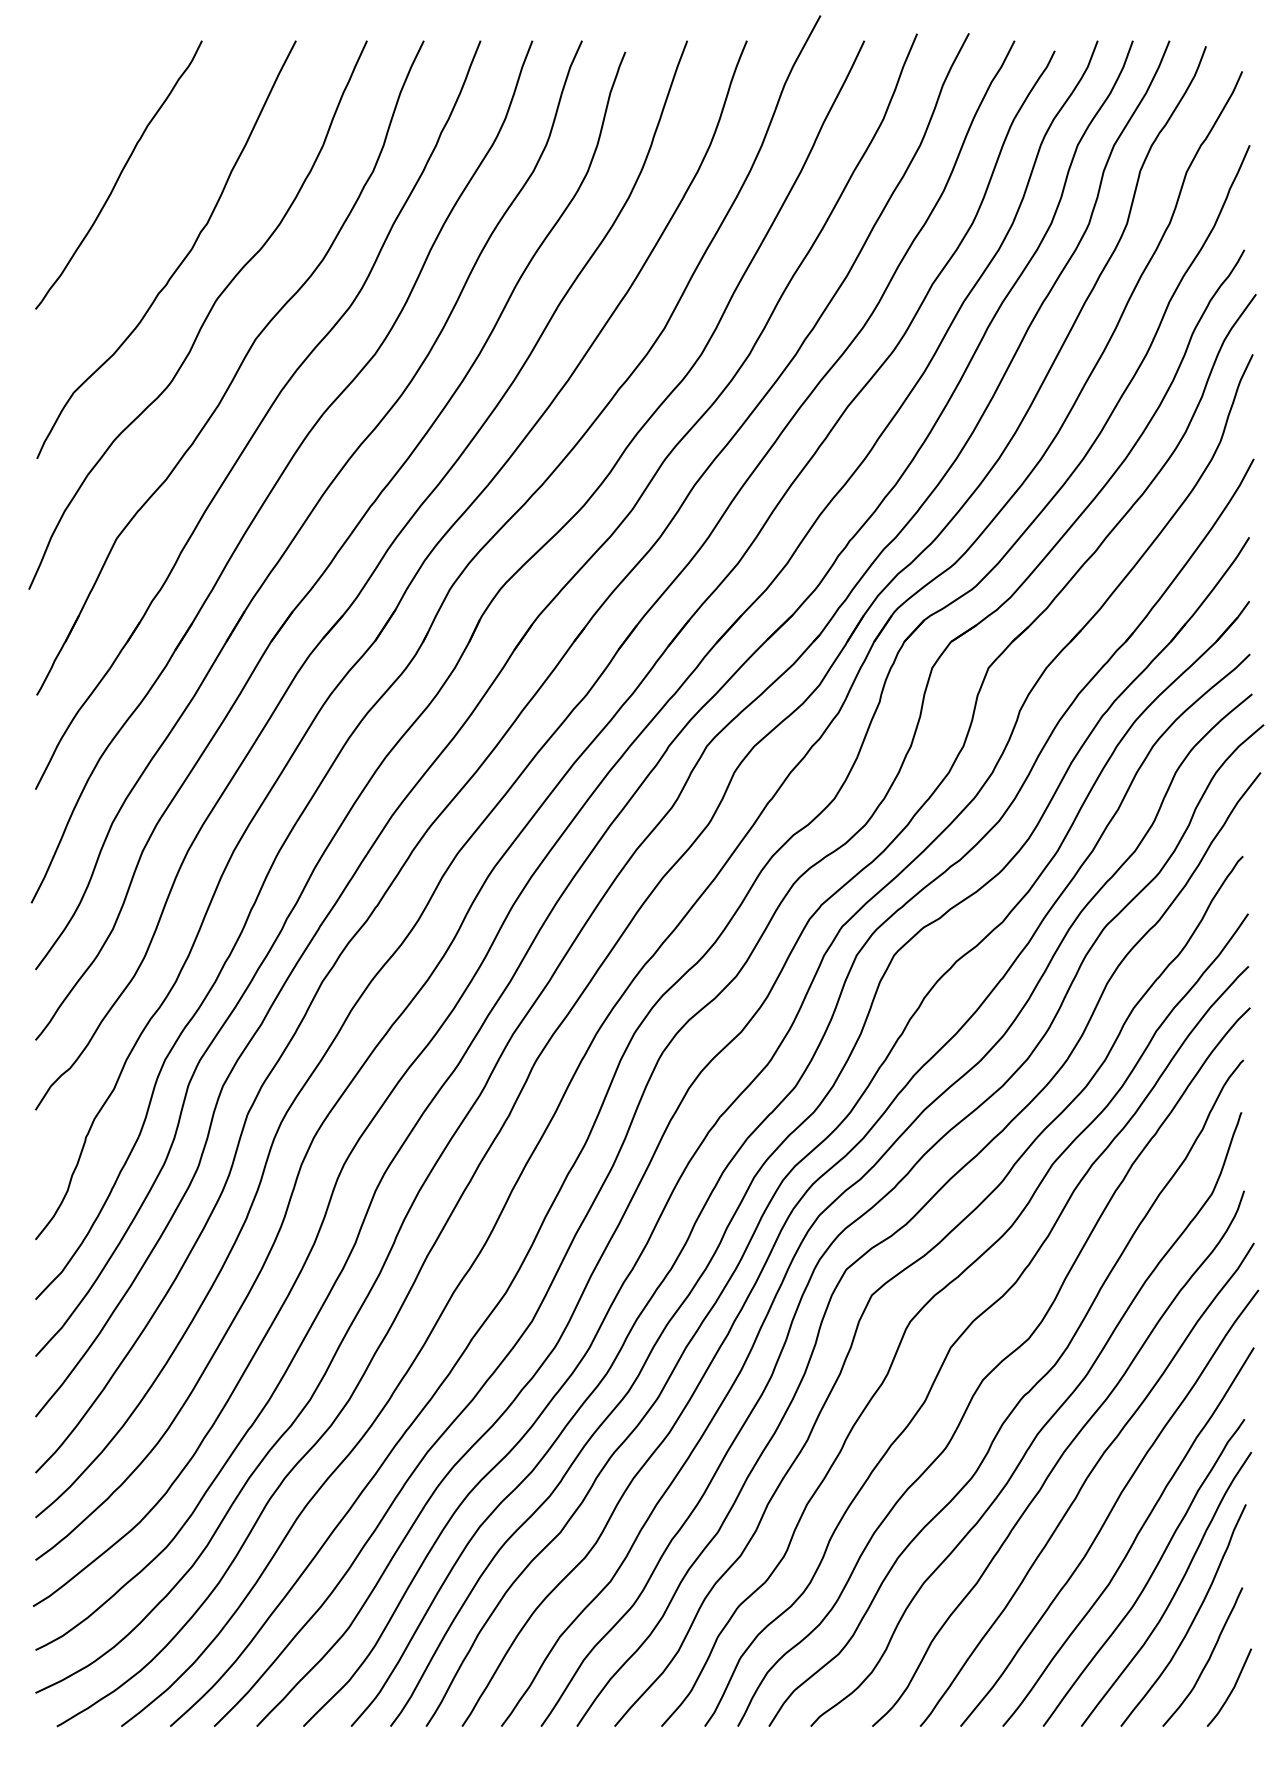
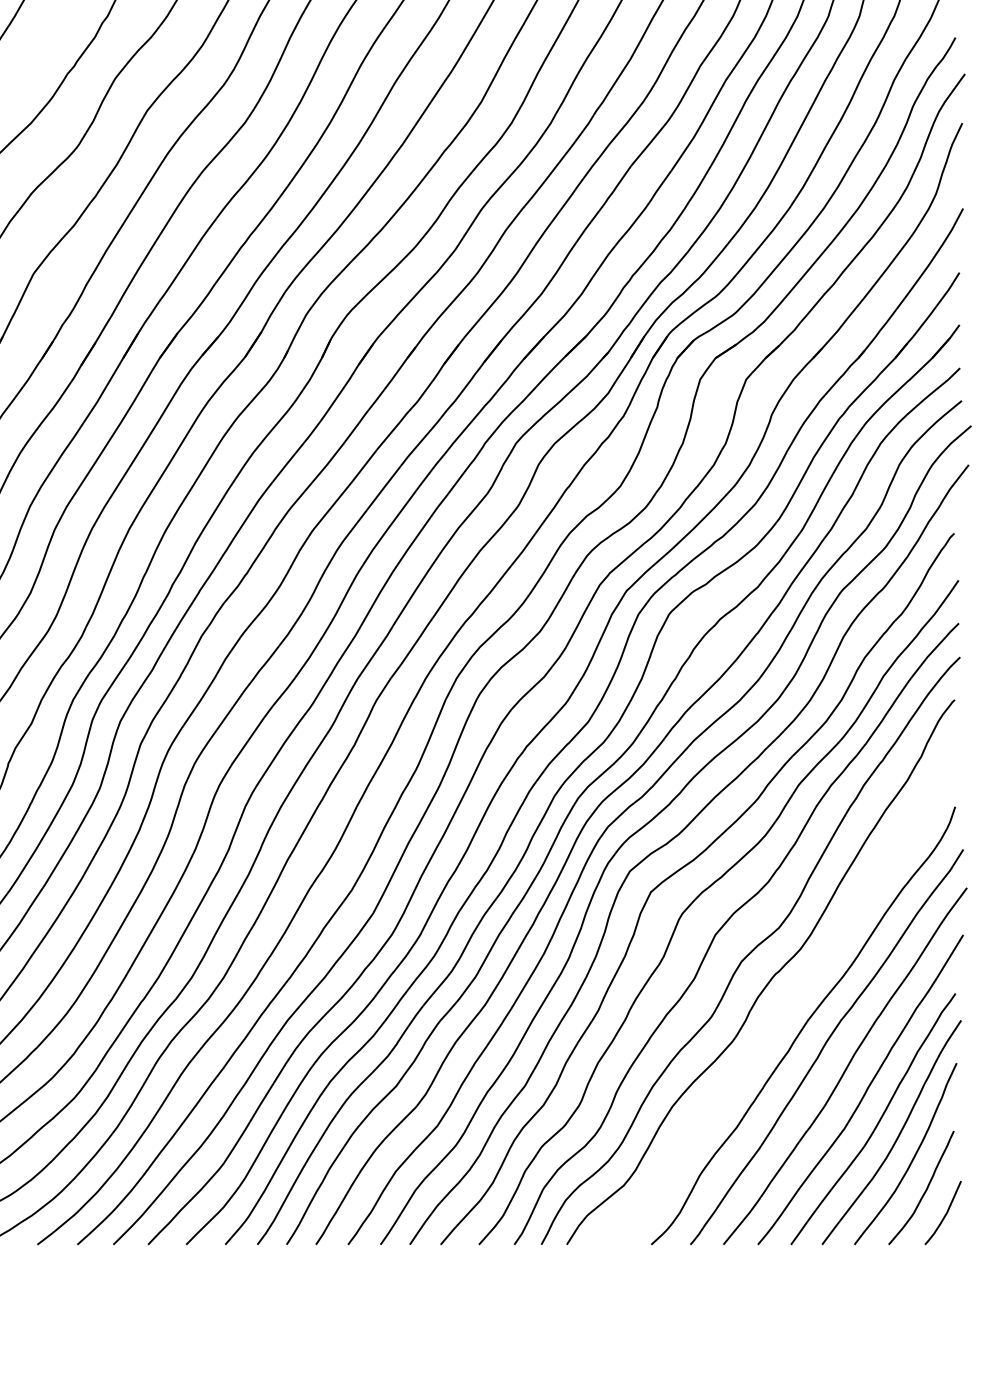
curve: (1038, 1431) -> (787, 1003), removed

